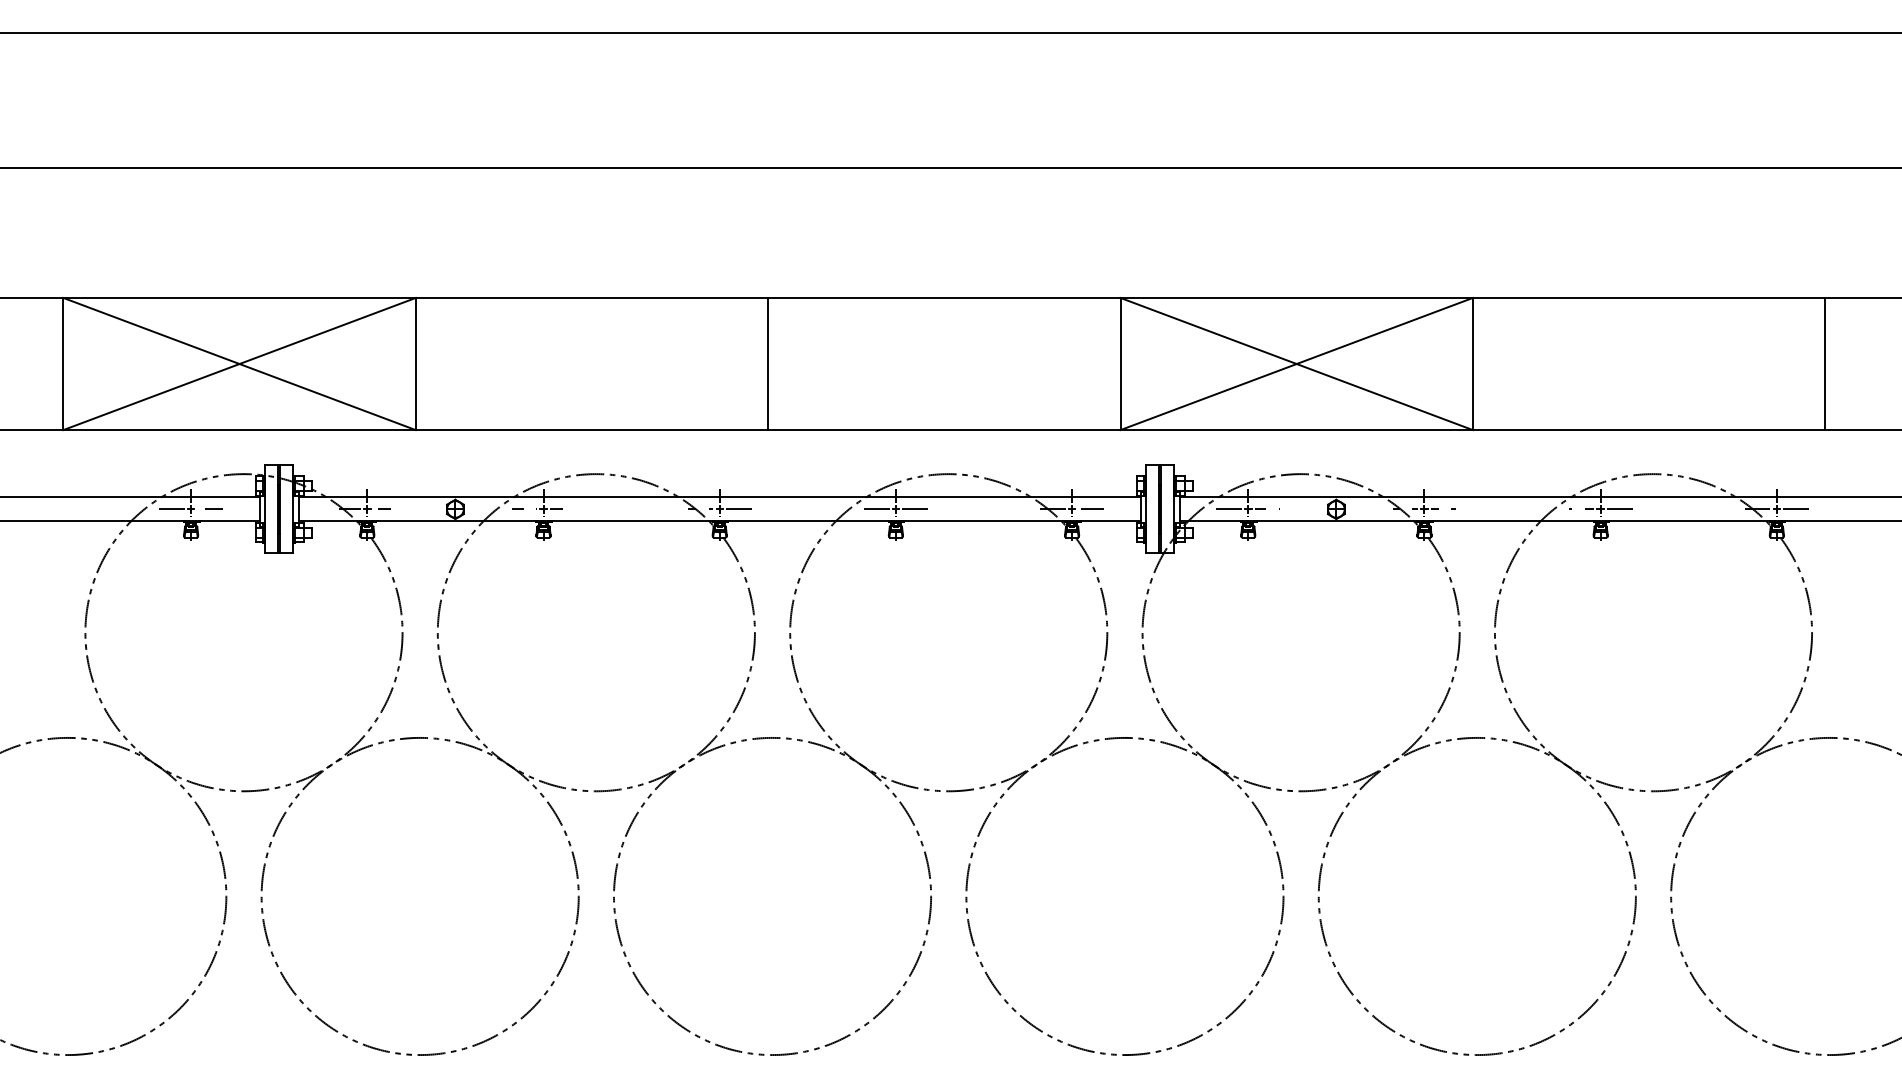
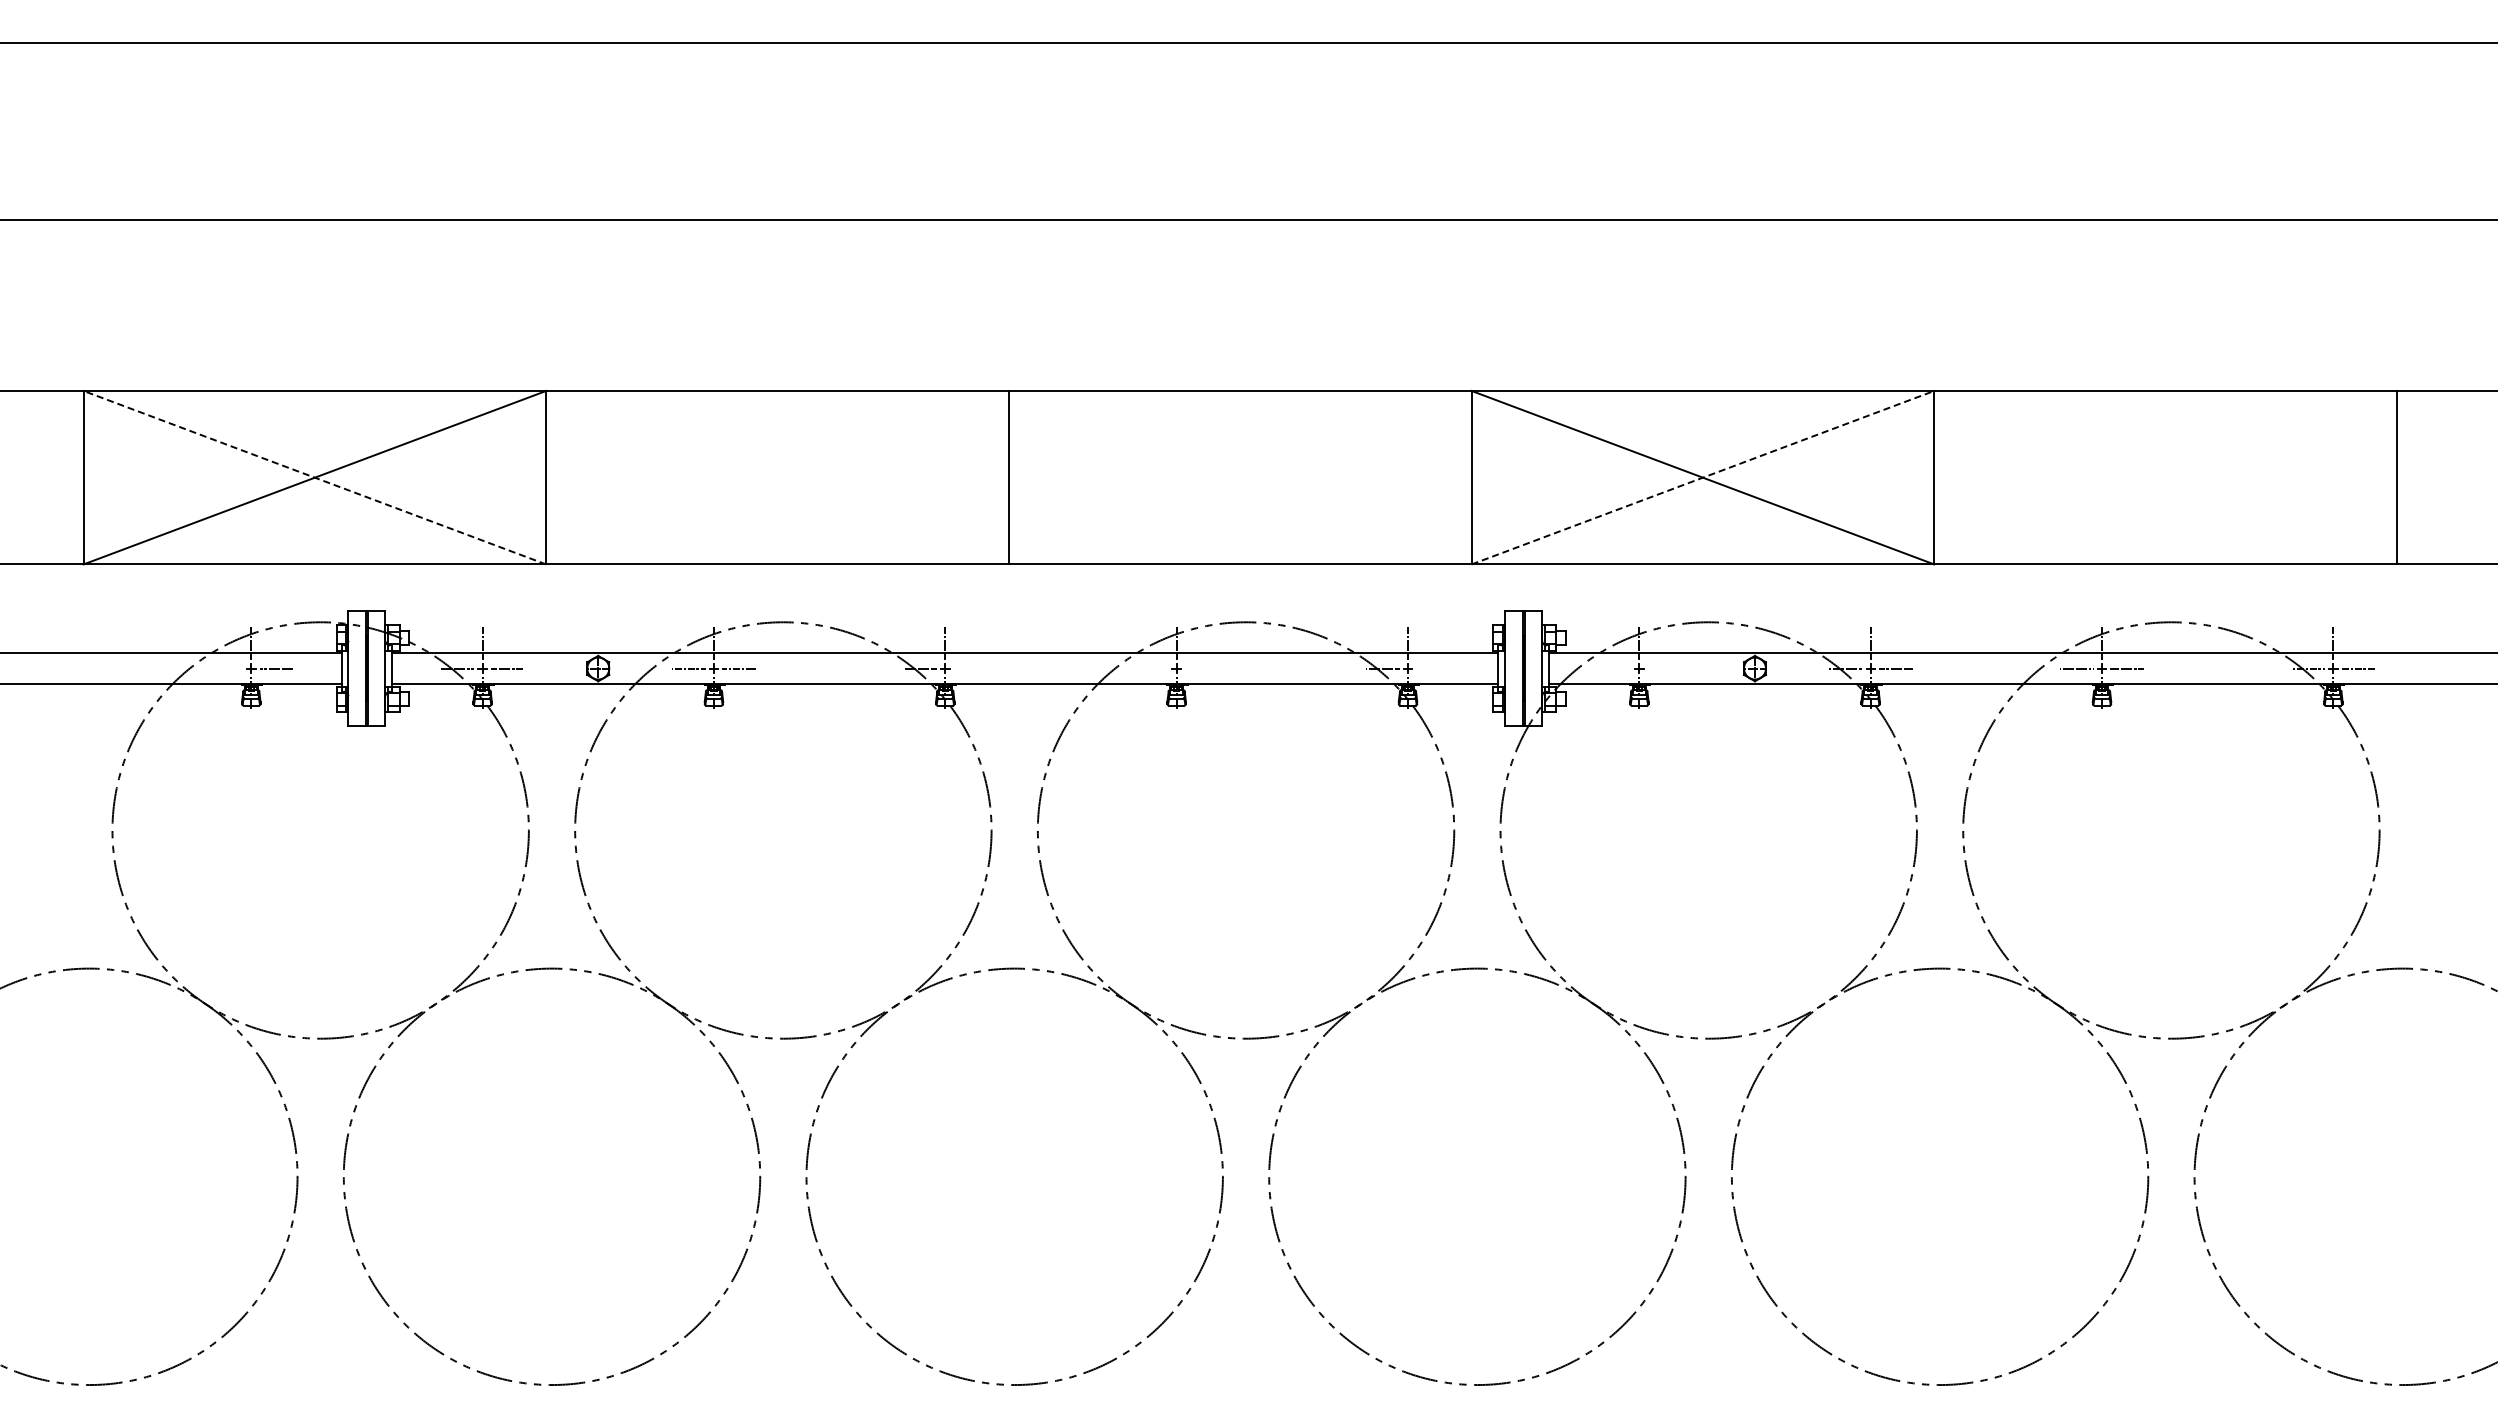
line: (239, 363) -> (314, 477), solid -> dashed
line: (1297, 363) -> (1703, 477), solid -> dashed
line: (171, 509) -> (225, 668), removed
line: (738, 509) -> (970, 668), removed
line: (876, 509) -> (1151, 668), removed
line: (914, 509) -> (1201, 668), removed
line: (1090, 509) -> (1432, 668), removed
line: (1229, 509) -> (1614, 668), removed
line: (1267, 509) -> (1664, 668), removed

